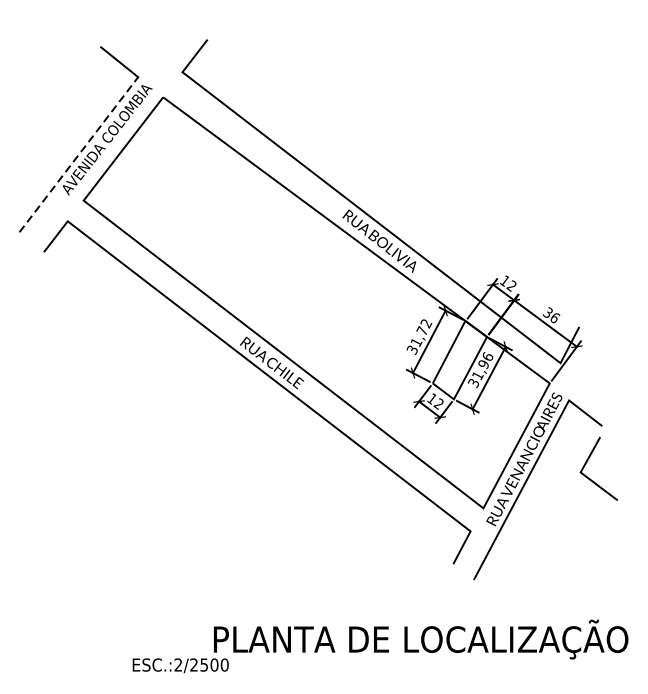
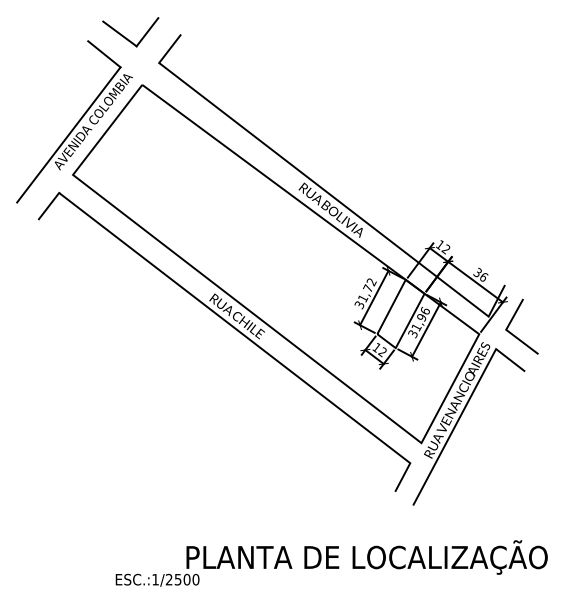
part: (143, 41) -> (125, 36), added
line: (79, 154) -> (69, 134), dashed -> solid
line: (590, 477) -> (514, 334), moved
text: (178, 664) -> (155, 579), ESC.:2/2500 -> ESC.:1/2500

